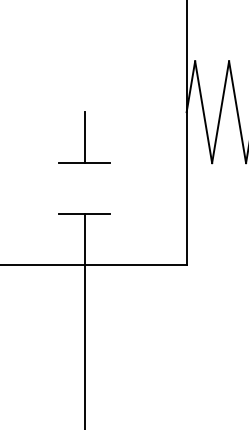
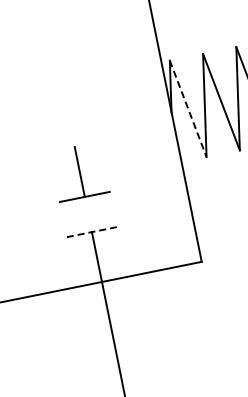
line: (203, 112) -> (188, 109), solid -> dashed
part: (84, 137) -> (79, 171), moved
line: (84, 214) -> (91, 232), solid -> dashed

